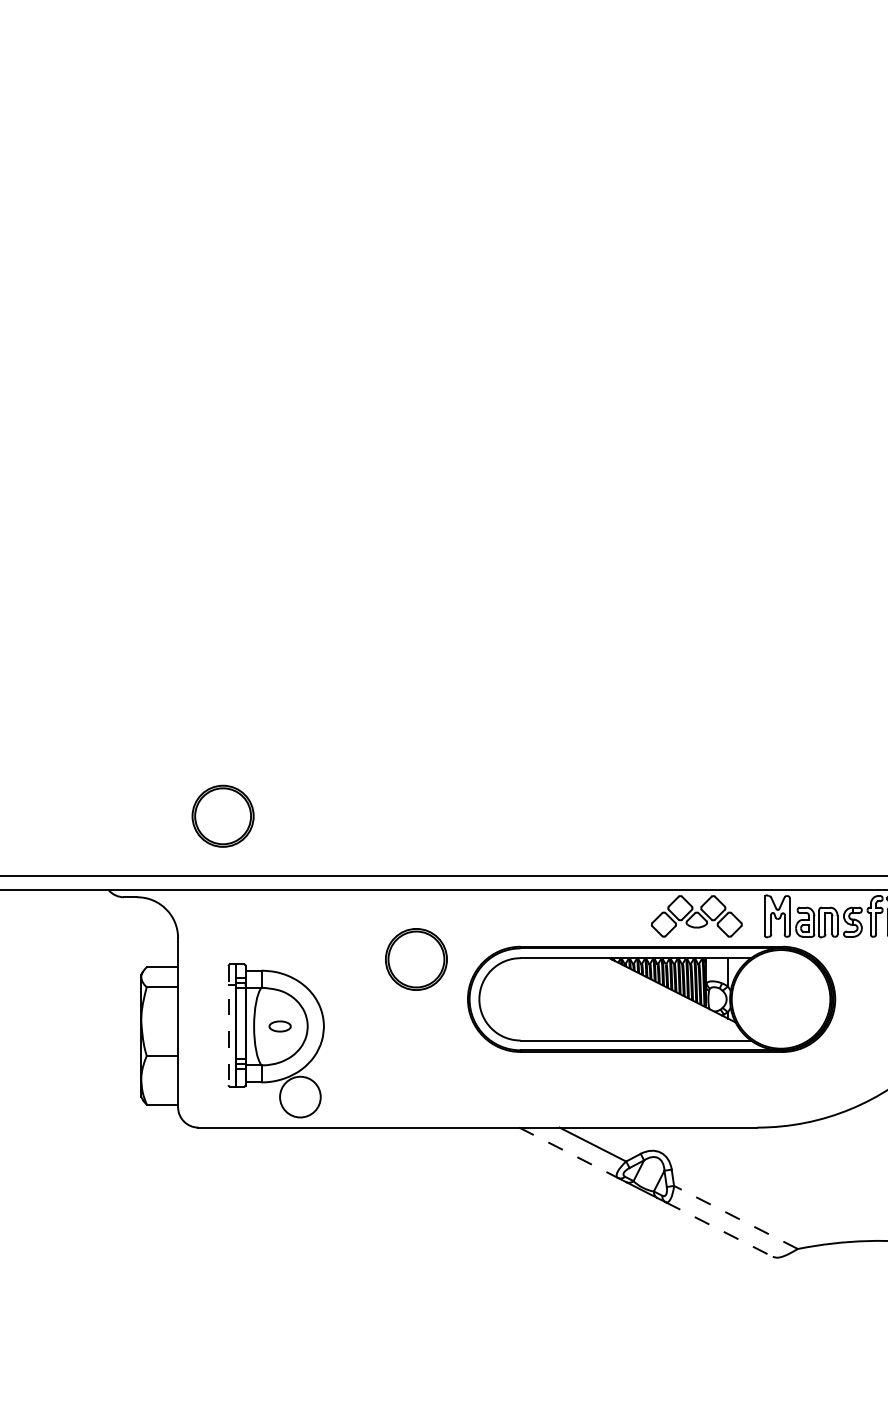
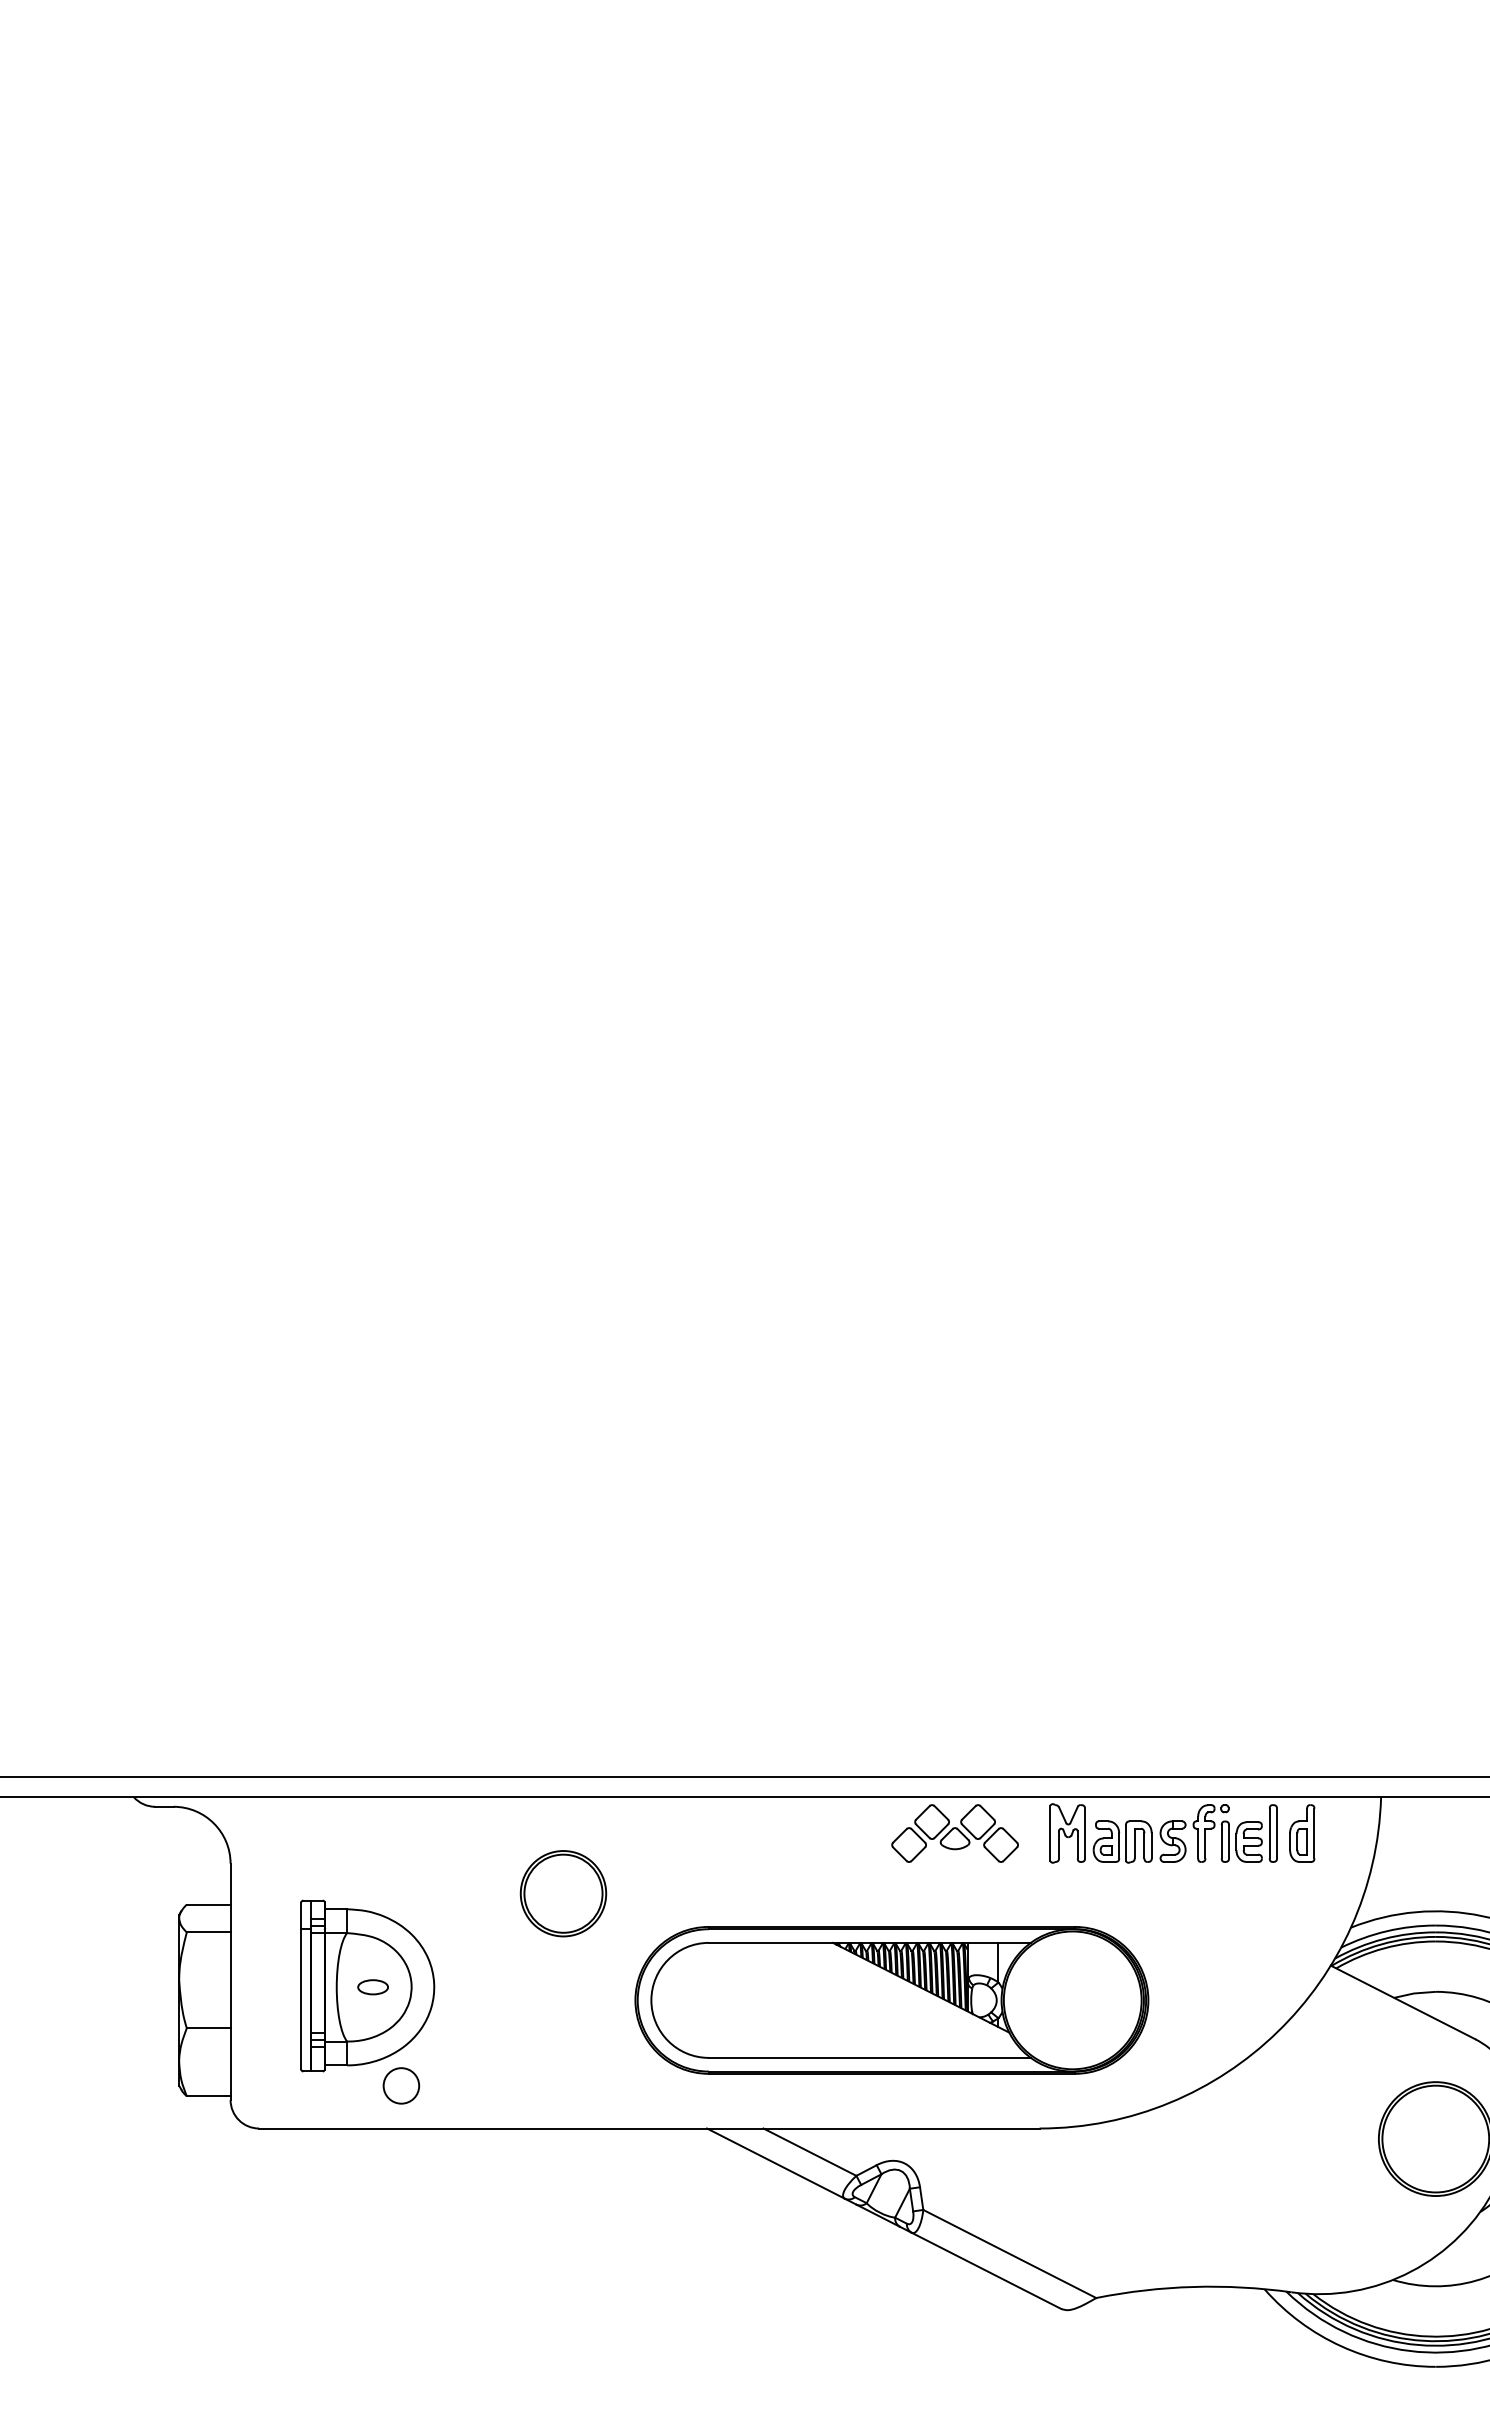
part: (223, 816) -> (293, 1693), removed
part: (651, 999) -> (891, 2000), moved
line: (228, 1025) -> (301, 1986), dashed -> solid
circle: (300, 1096) -> (401, 2085), size x0.62
line: (568, 1152) -> (776, 2163), dashed -> solid
line: (735, 1217) -> (1009, 2253), dashed -> solid
line: (719, 1229) -> (986, 2270), dashed -> solid

